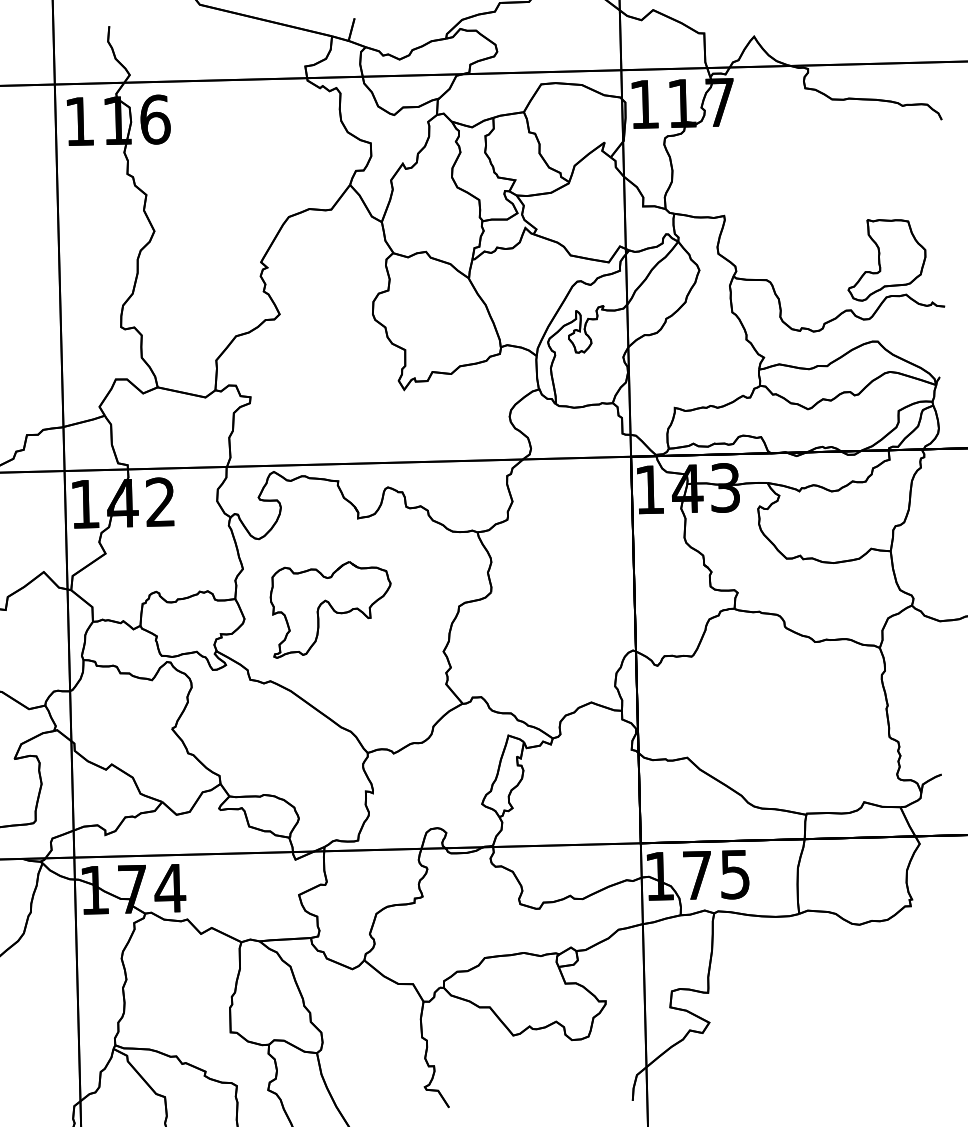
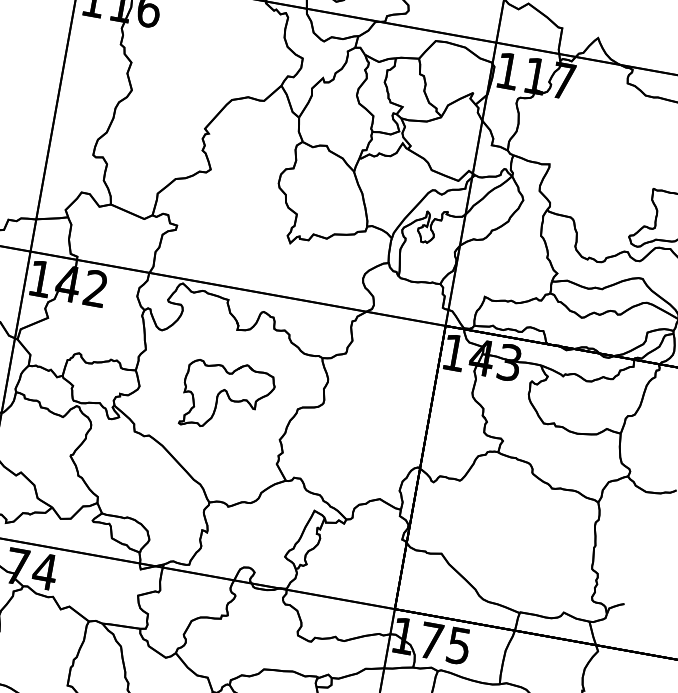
part: (330, 609) -> (226, 397), moved

